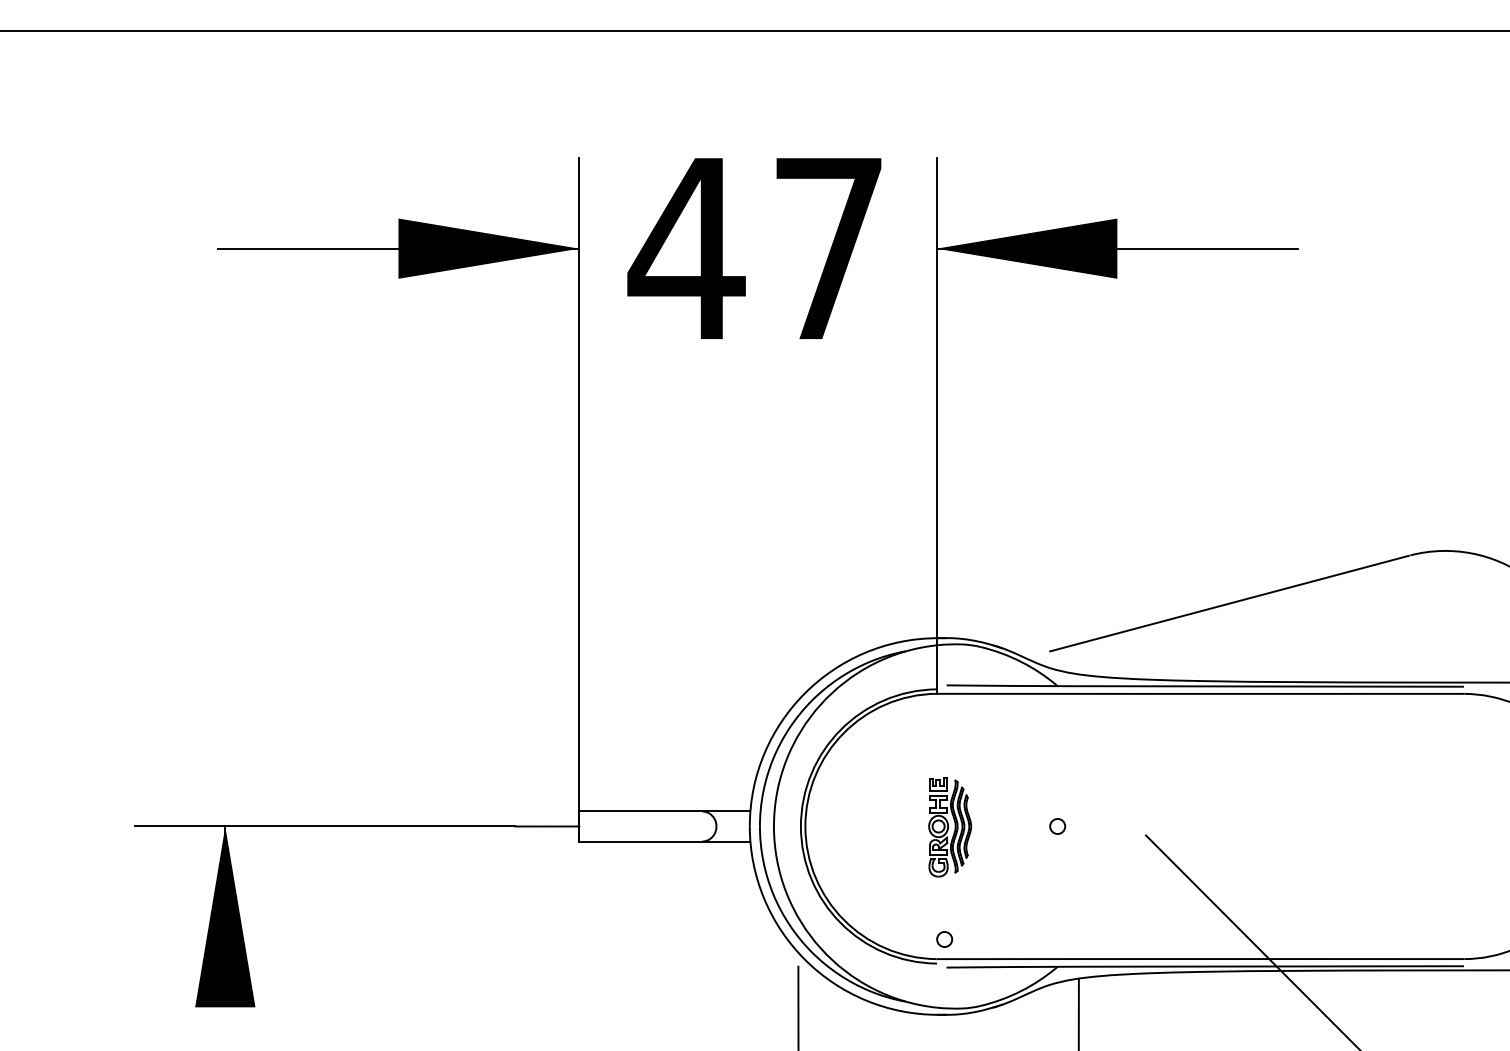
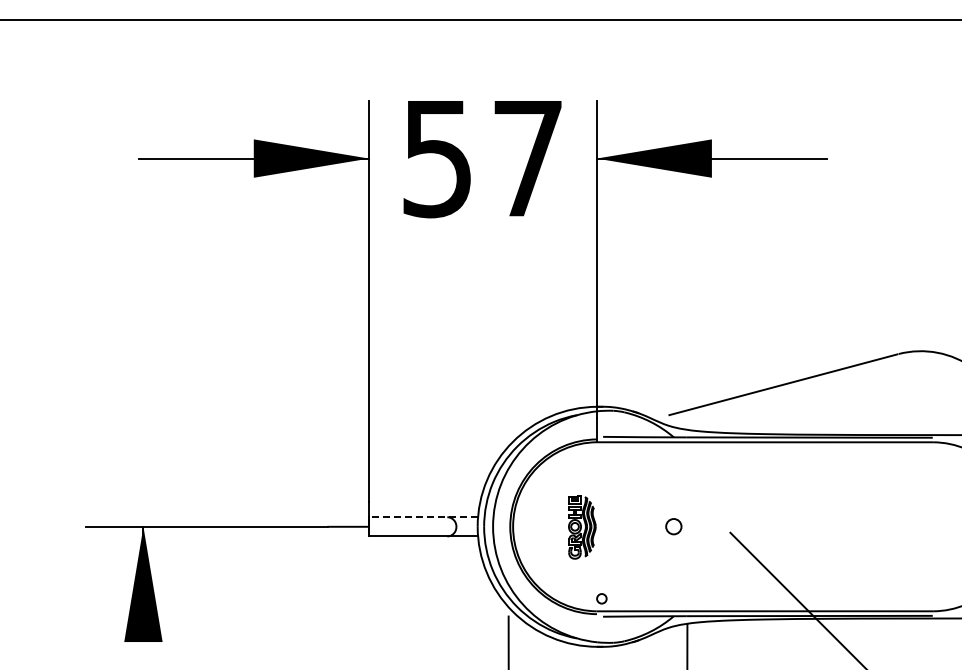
text: (686, 250) -> (437, 159), 47 -> 57
line: (663, 811) -> (422, 517), solid -> dashed
circle: (1057, 826) -> (673, 526), size x1.6
part: (950, 827) -> (582, 527), moved

